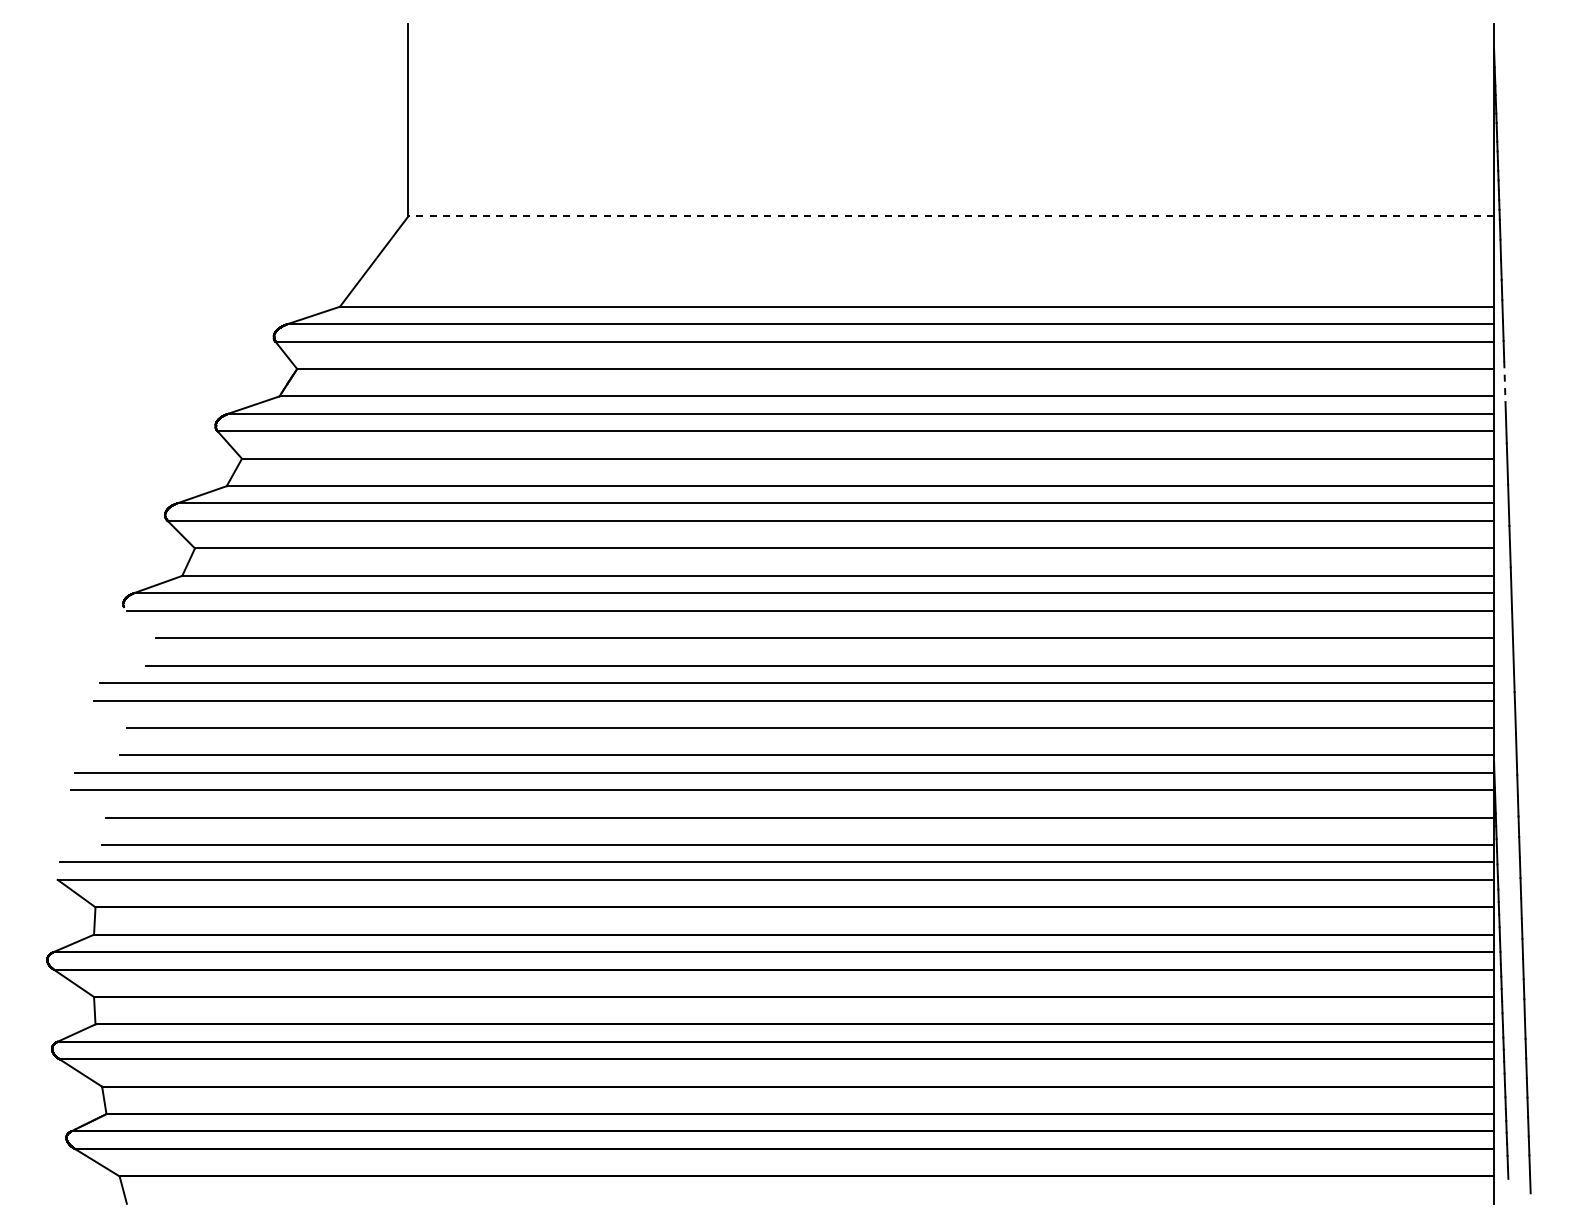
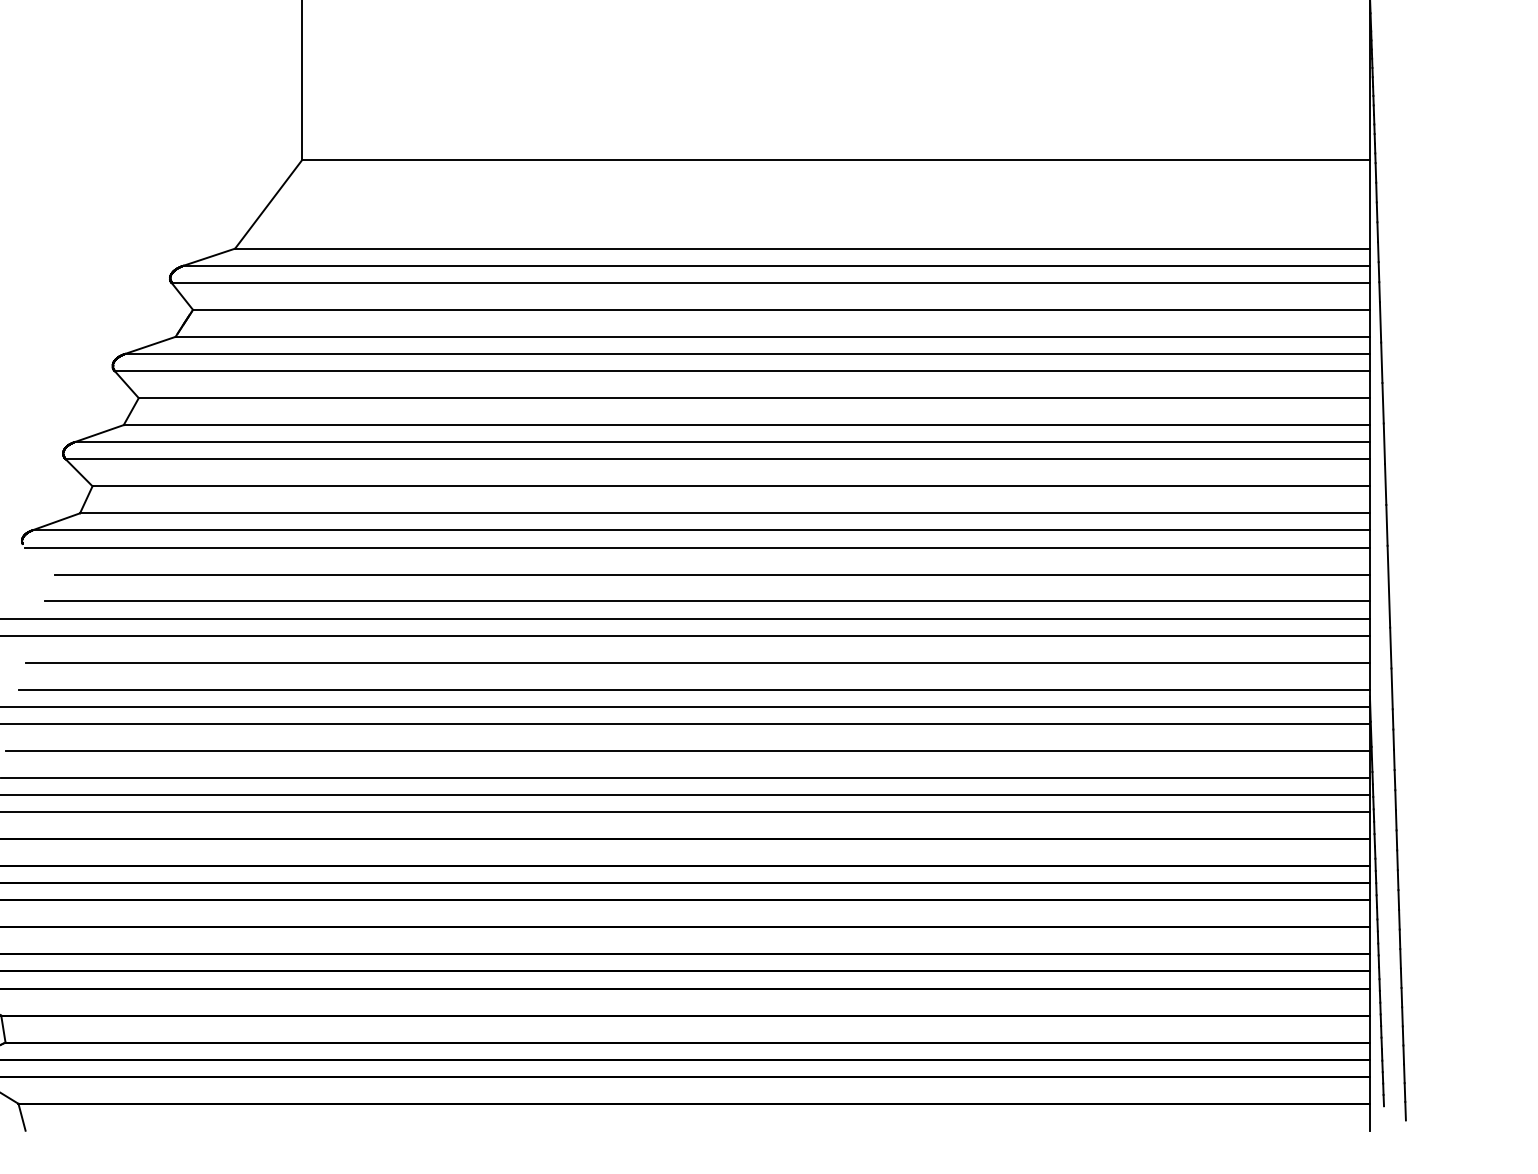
line: (951, 216) -> (836, 159), dashed -> solid
line: (1504, 382) -> (1380, 323), dashed -> solid

